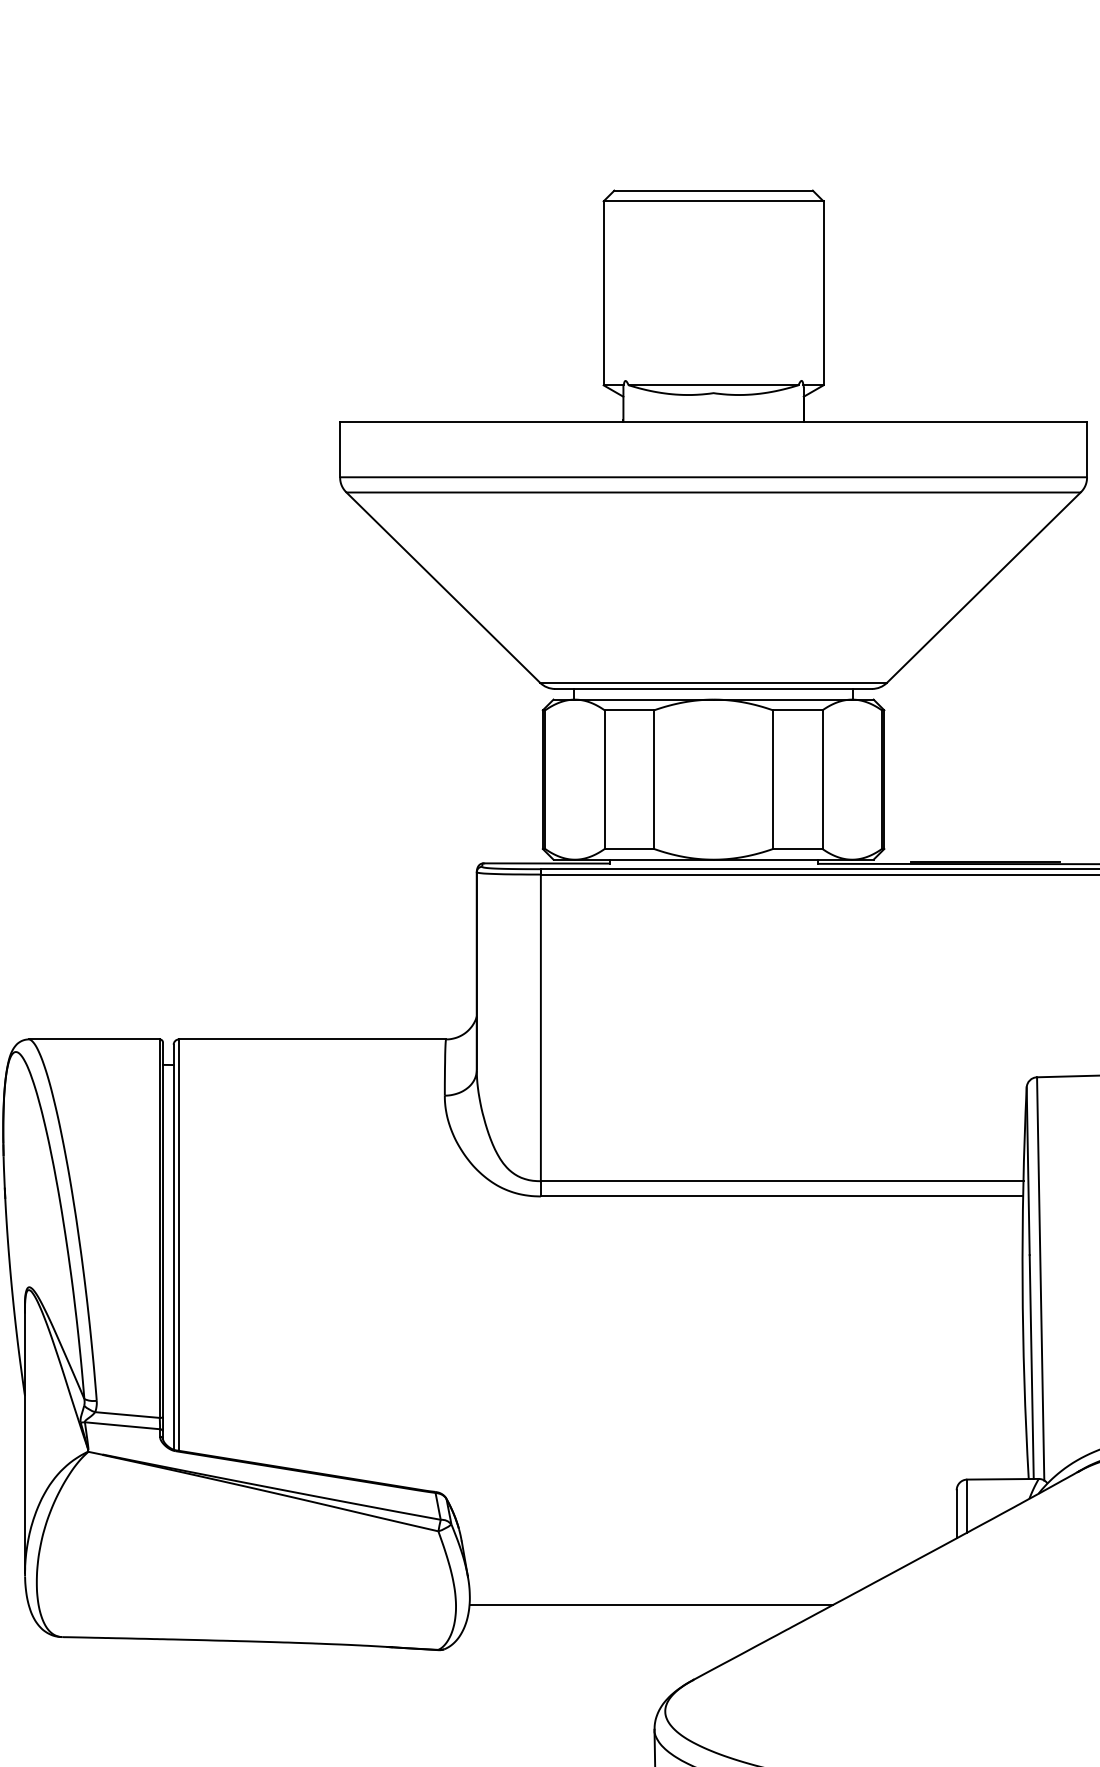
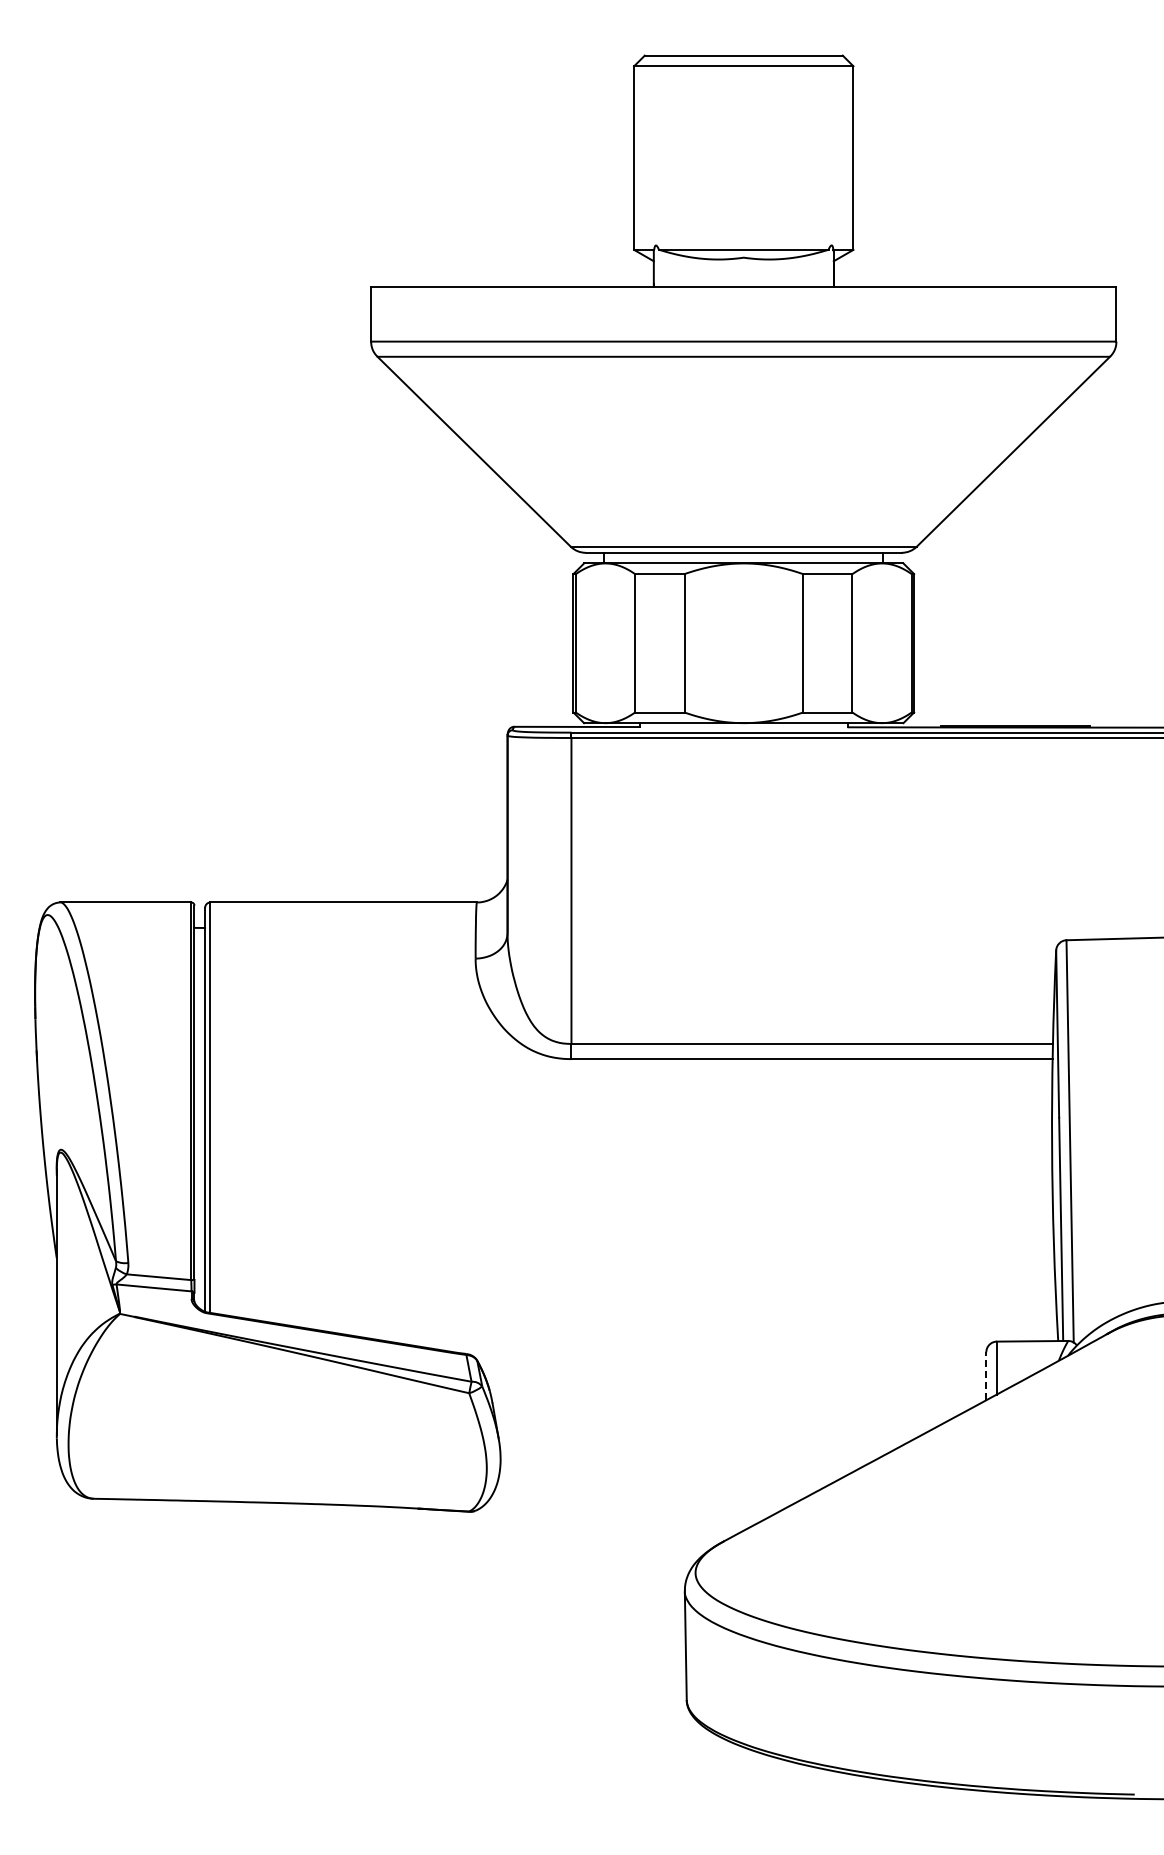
line: (956, 1514) -> (986, 1376), solid -> dashed
line: (651, 1604) -> (681, 1466), removed

